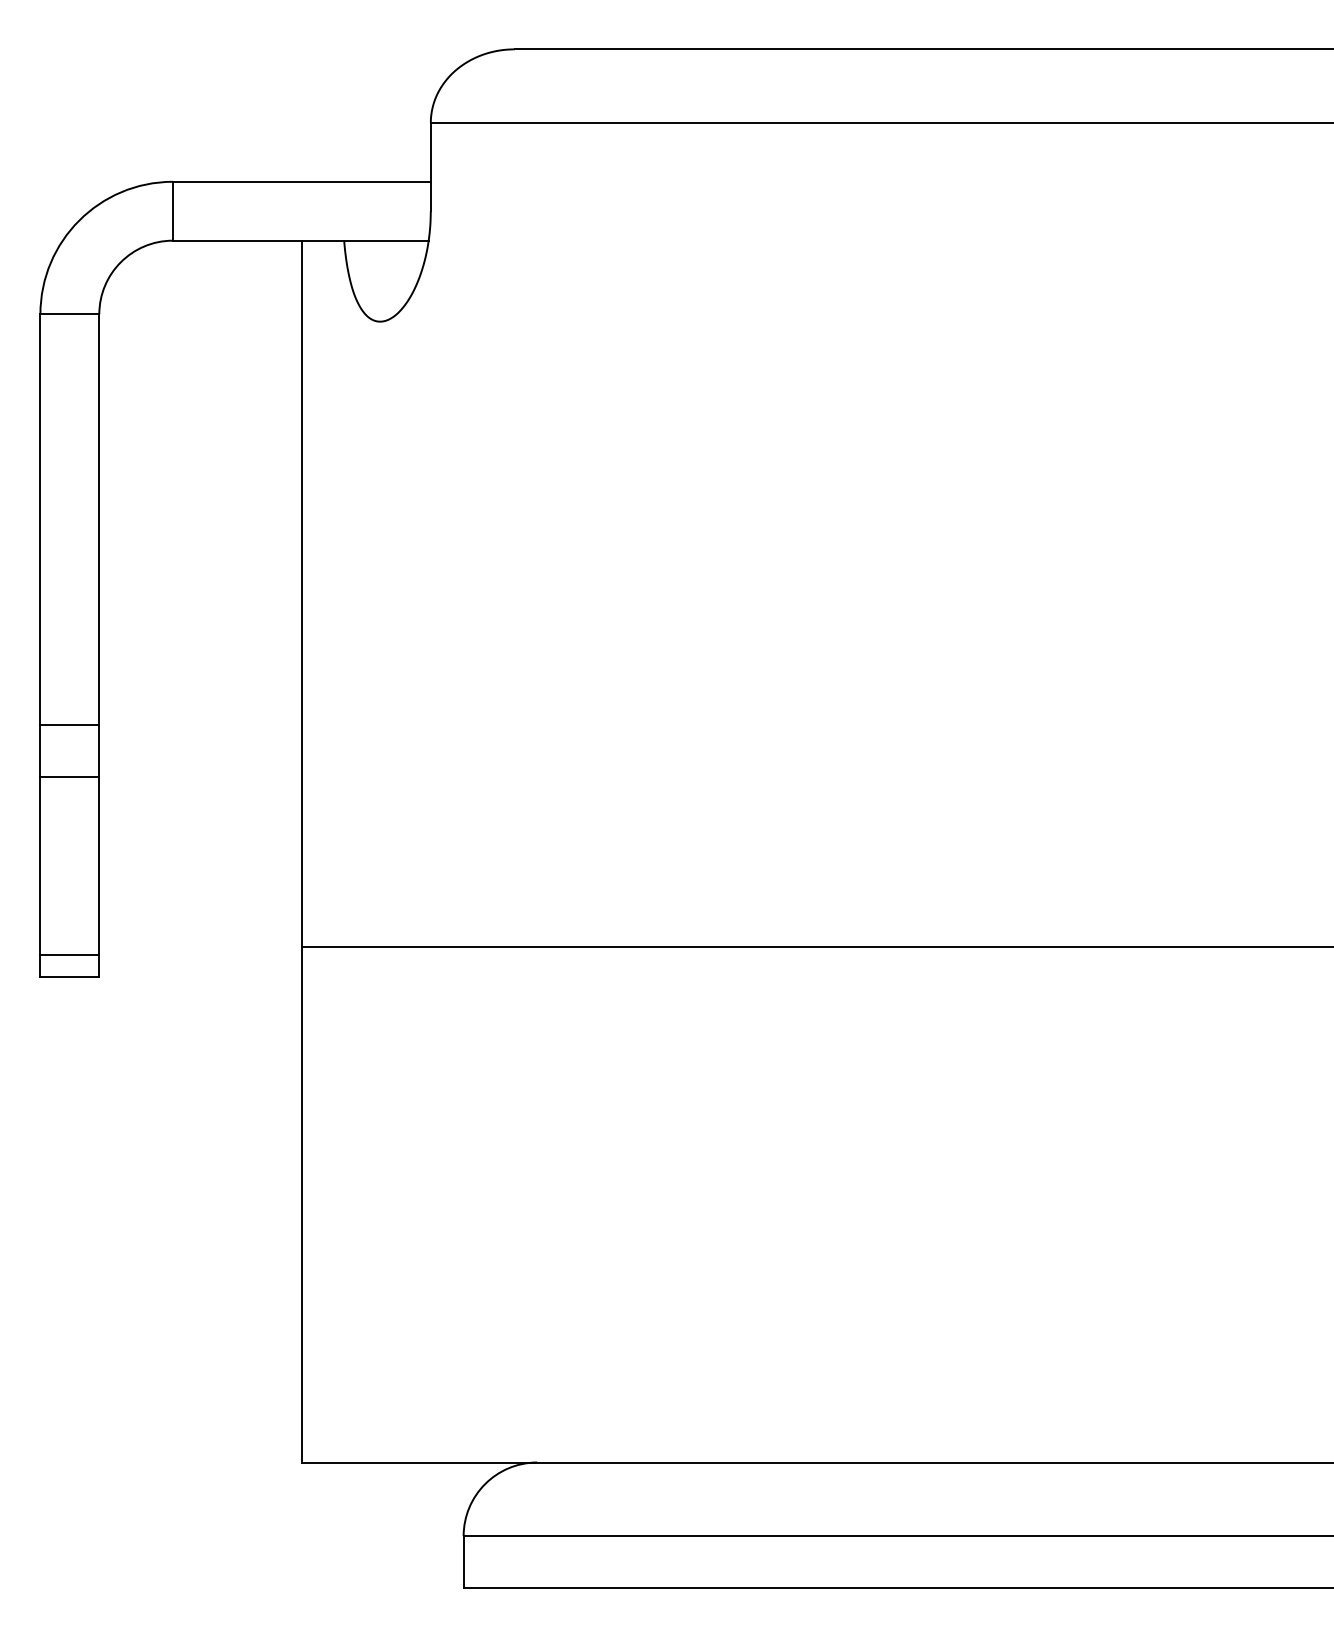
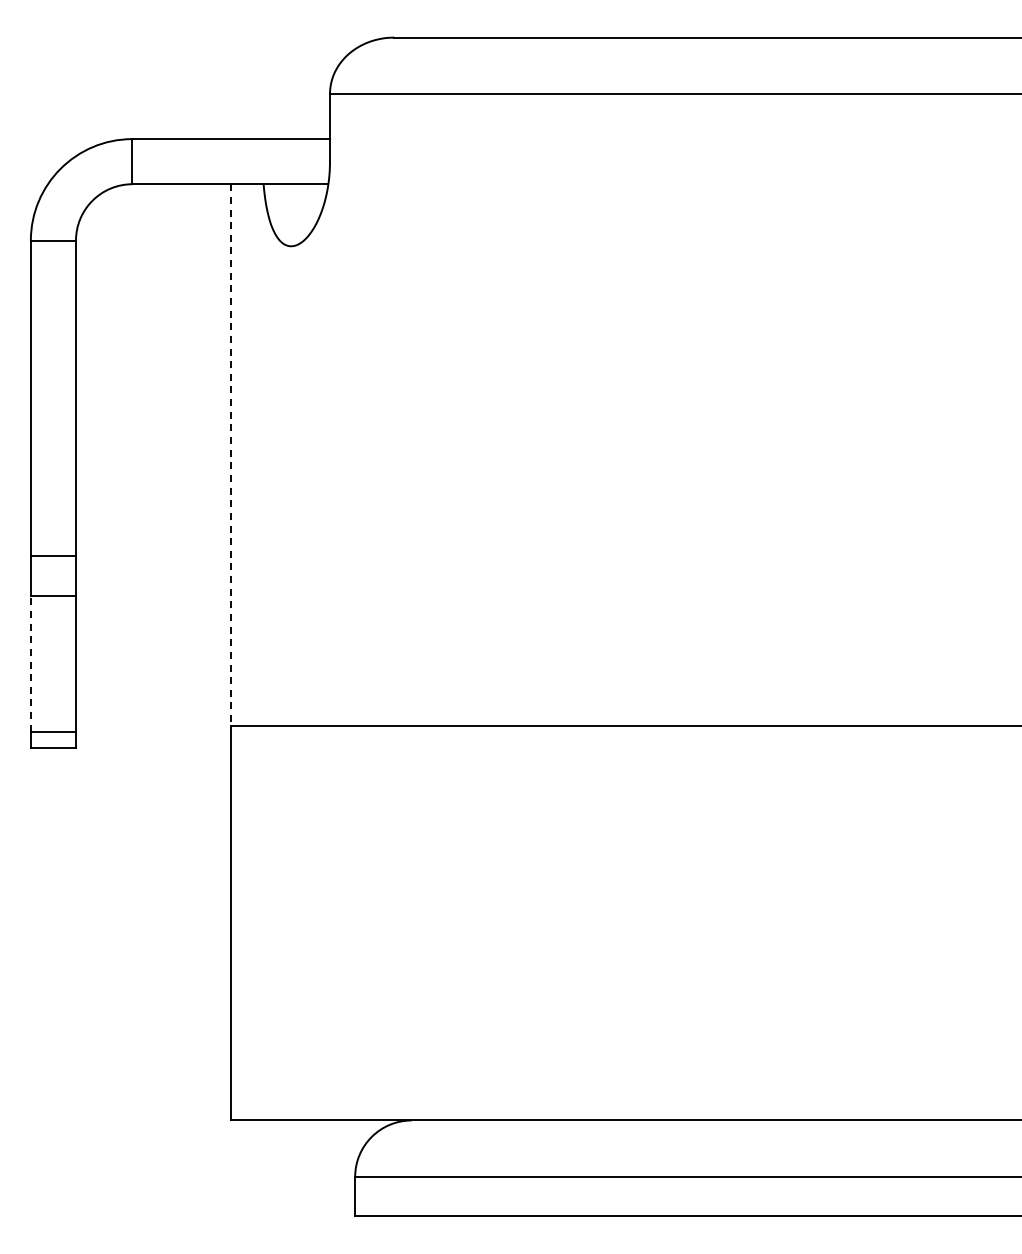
line: (302, 593) -> (231, 454), solid -> dashed
line: (39, 866) -> (30, 663), solid -> dashed

